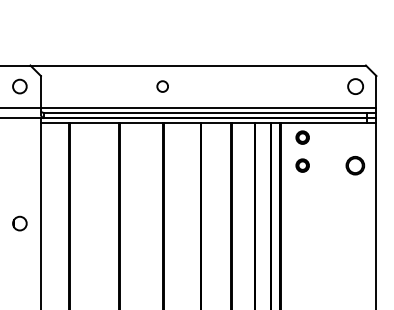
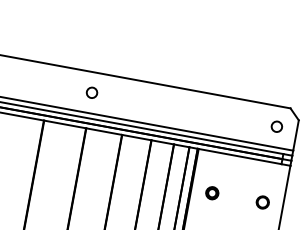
circle: (355, 86) -> (276, 126), size x0.71
part: (302, 137) -> (217, 166), removed
circle: (355, 165) -> (262, 202), size x0.71

